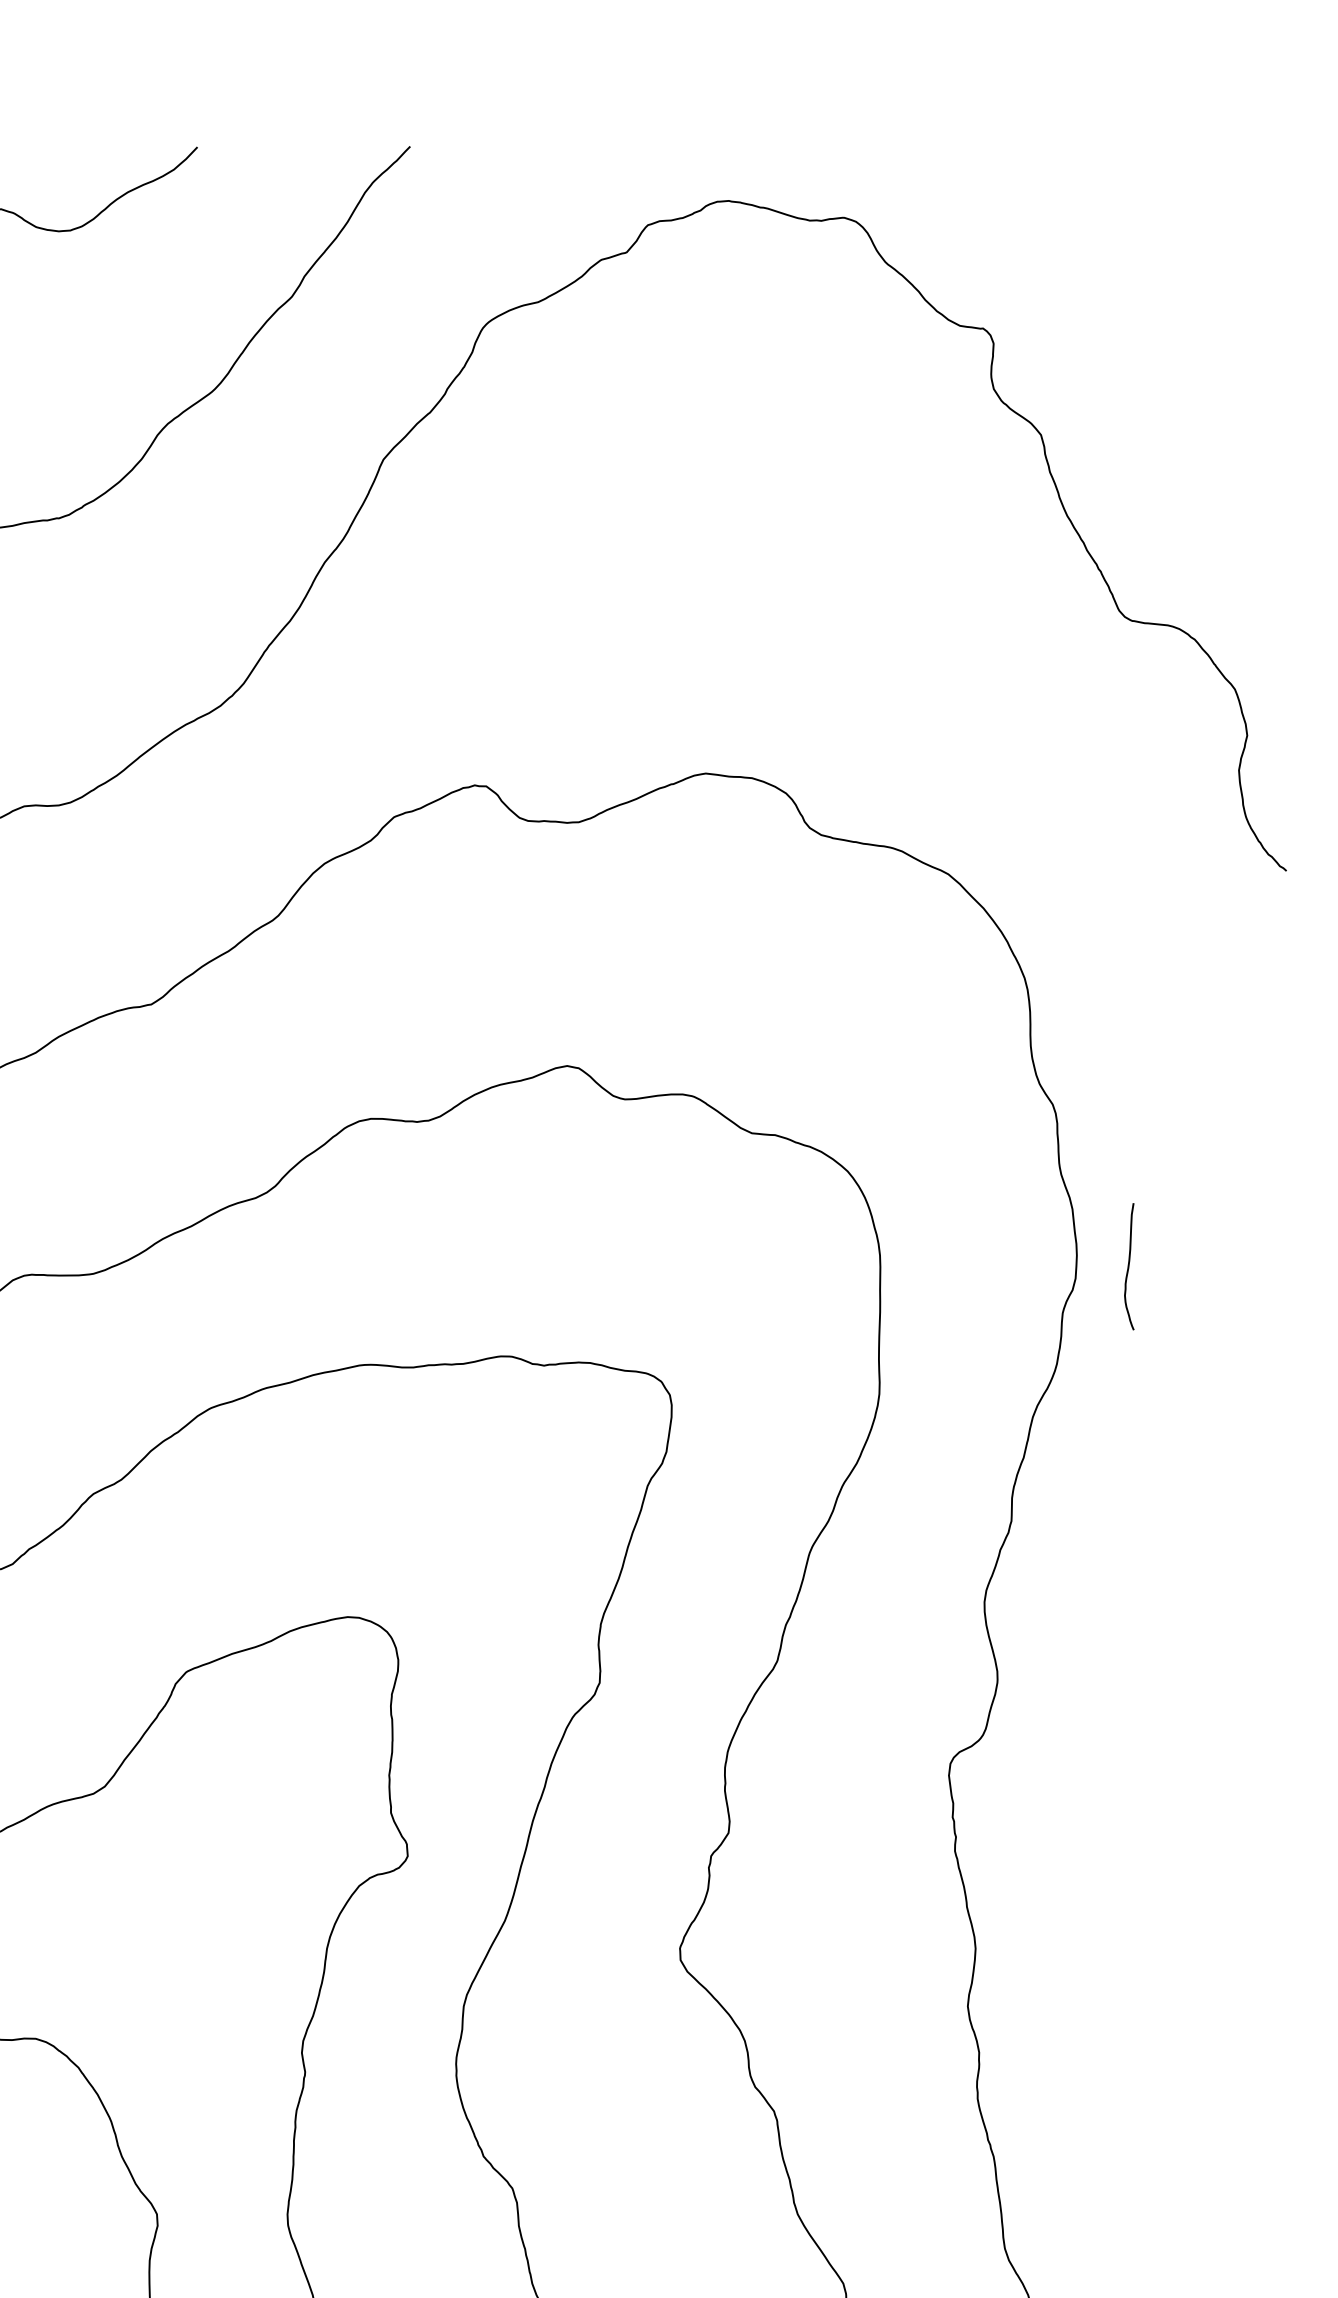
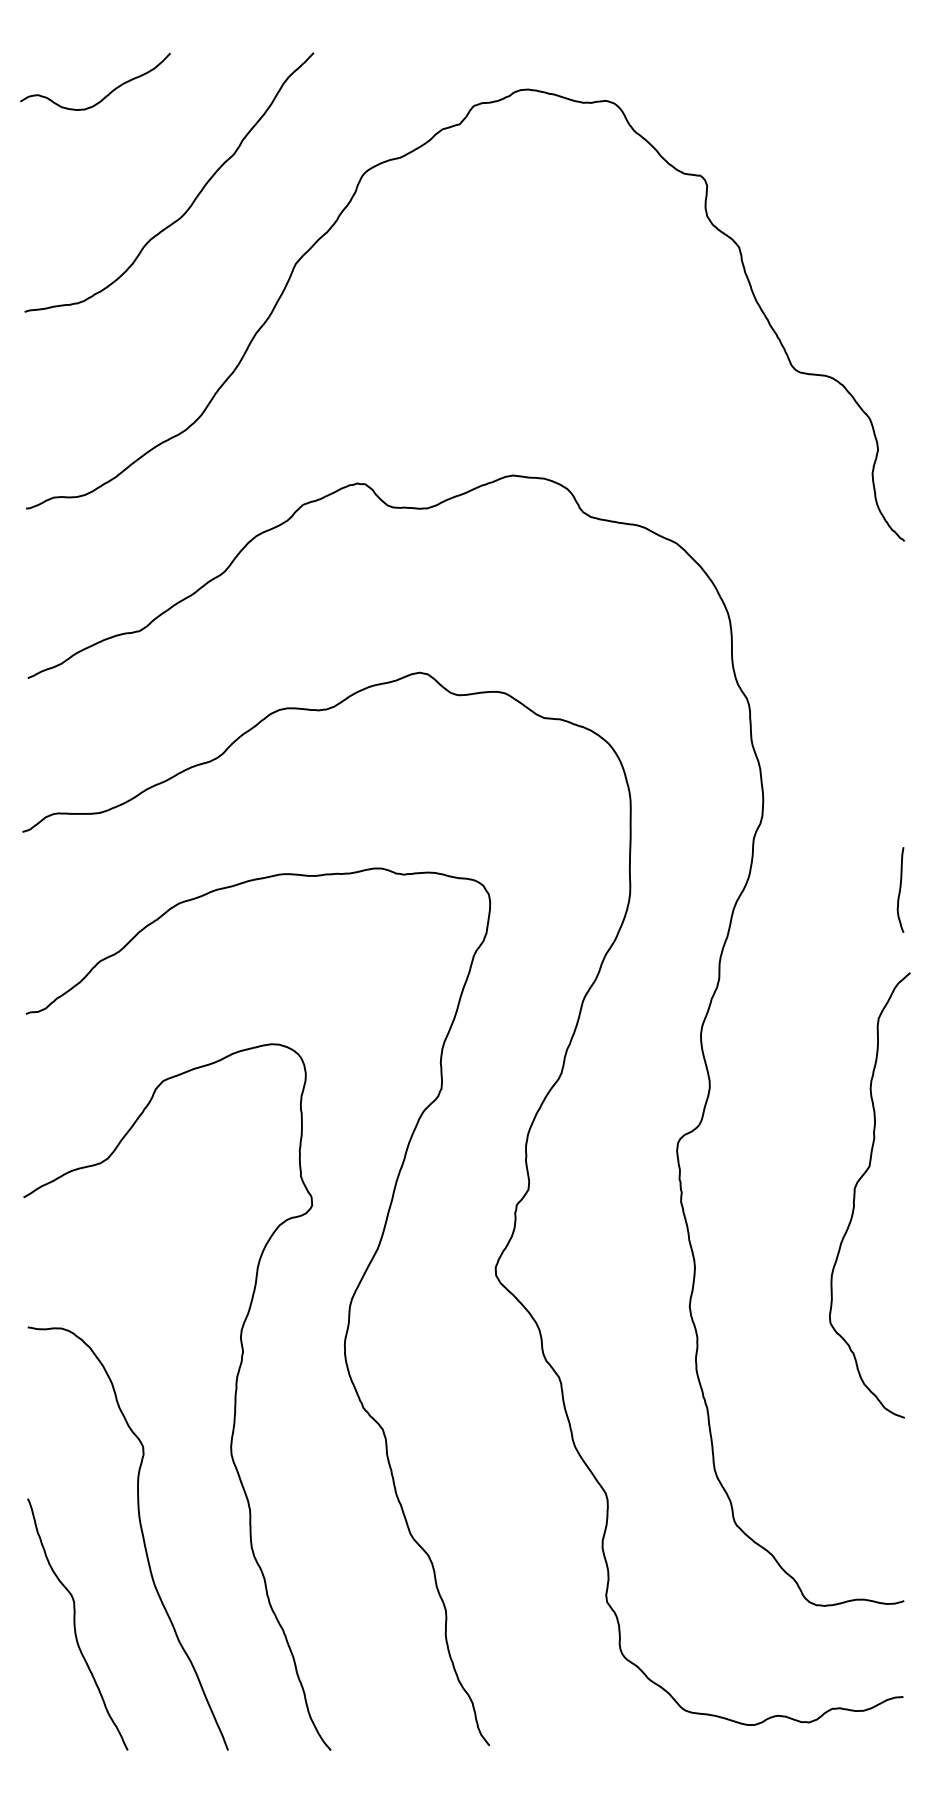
curve: (1129, 1265) -> (900, 889), moved
curve: (1213, 1841) -> (855, 1195), added

